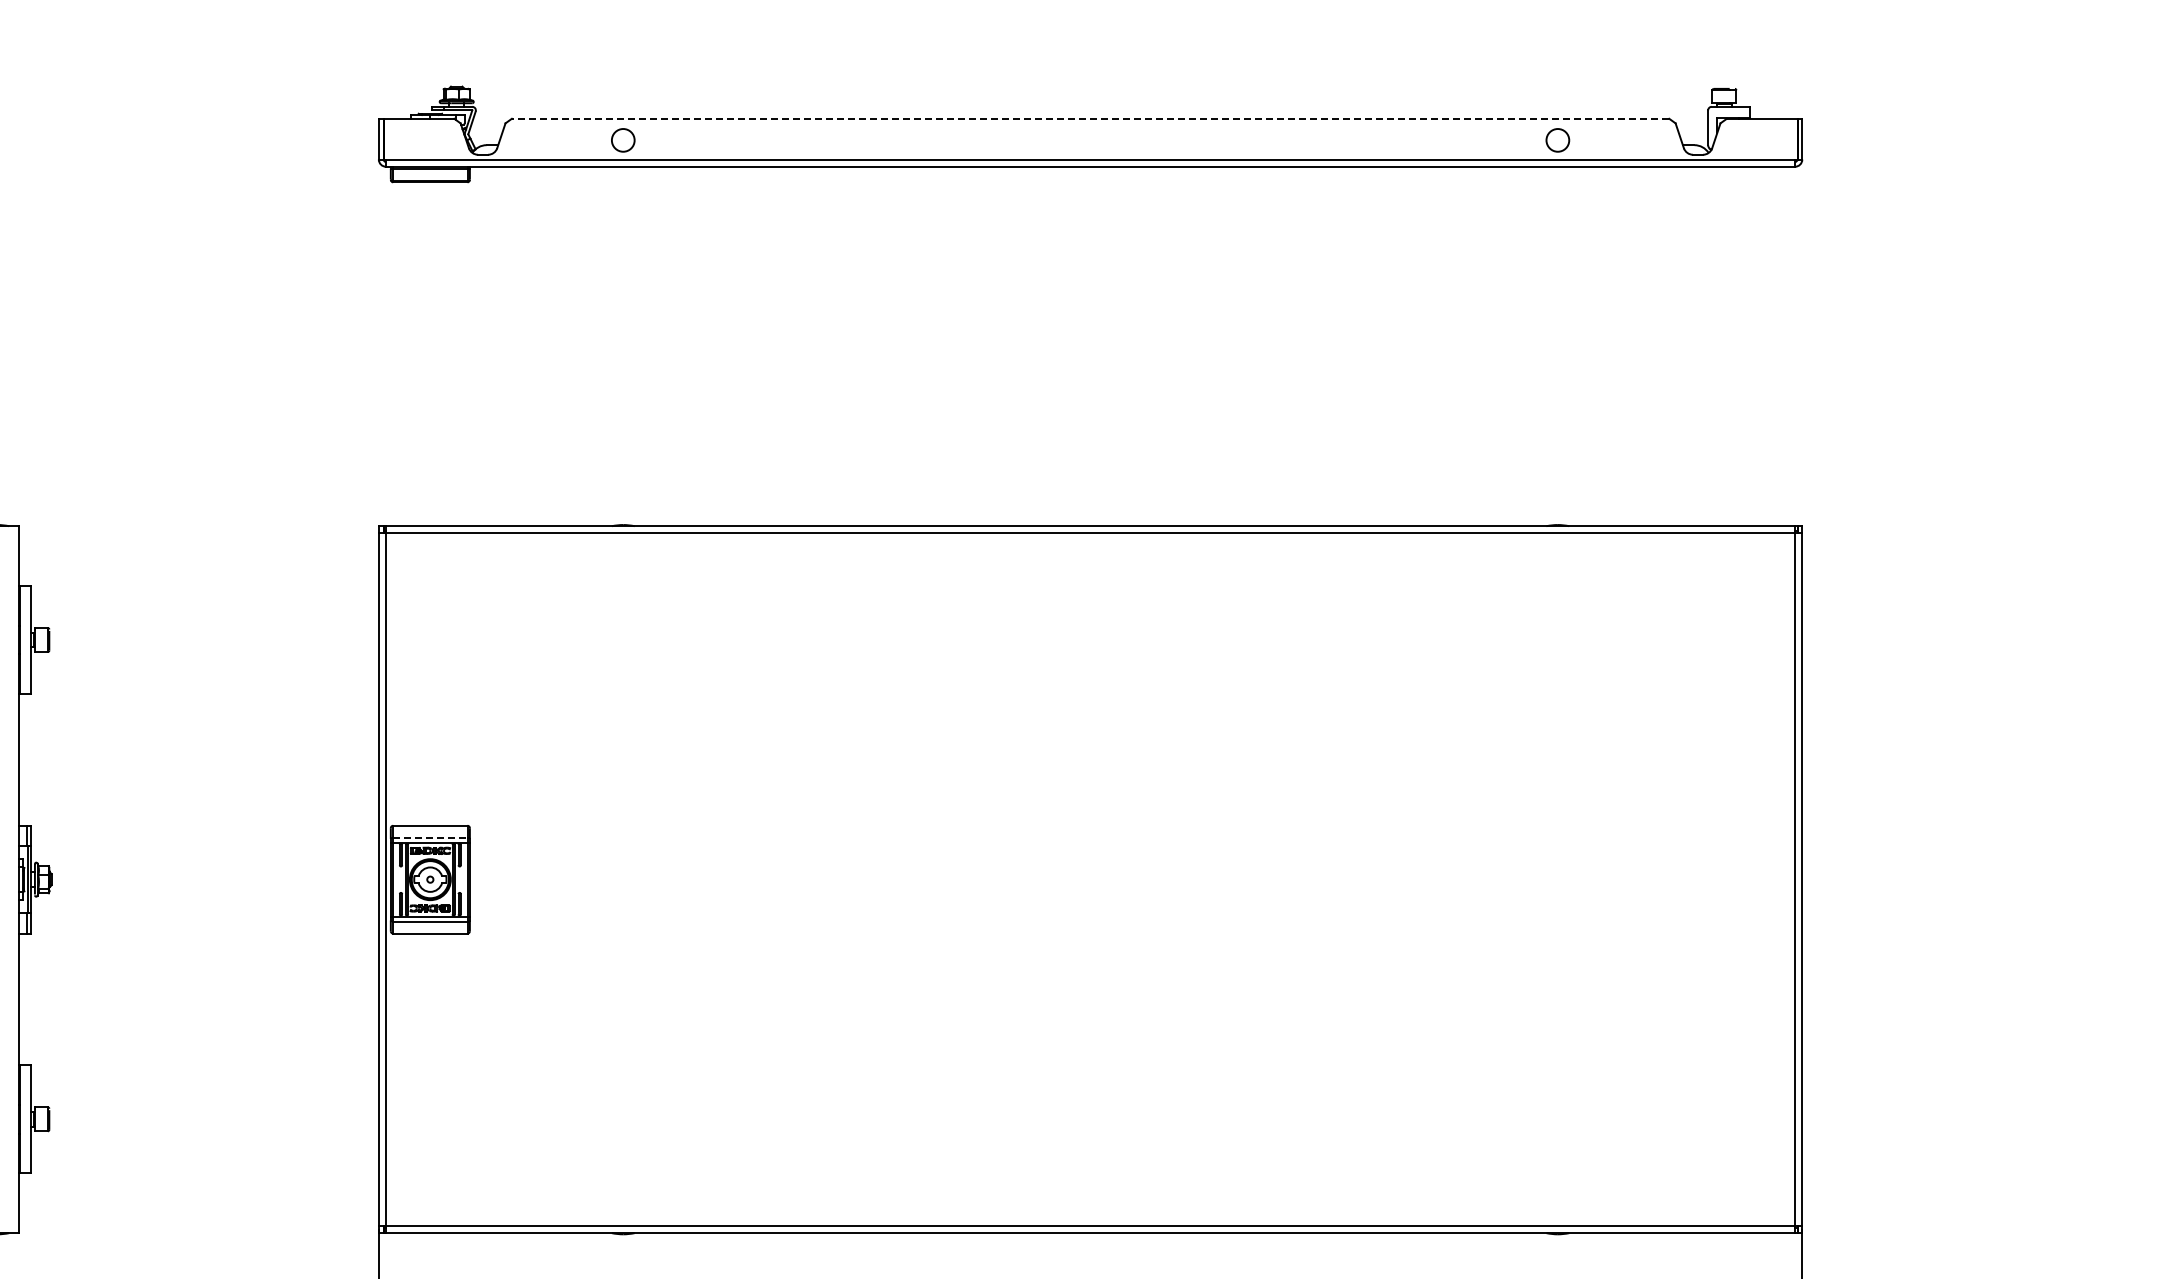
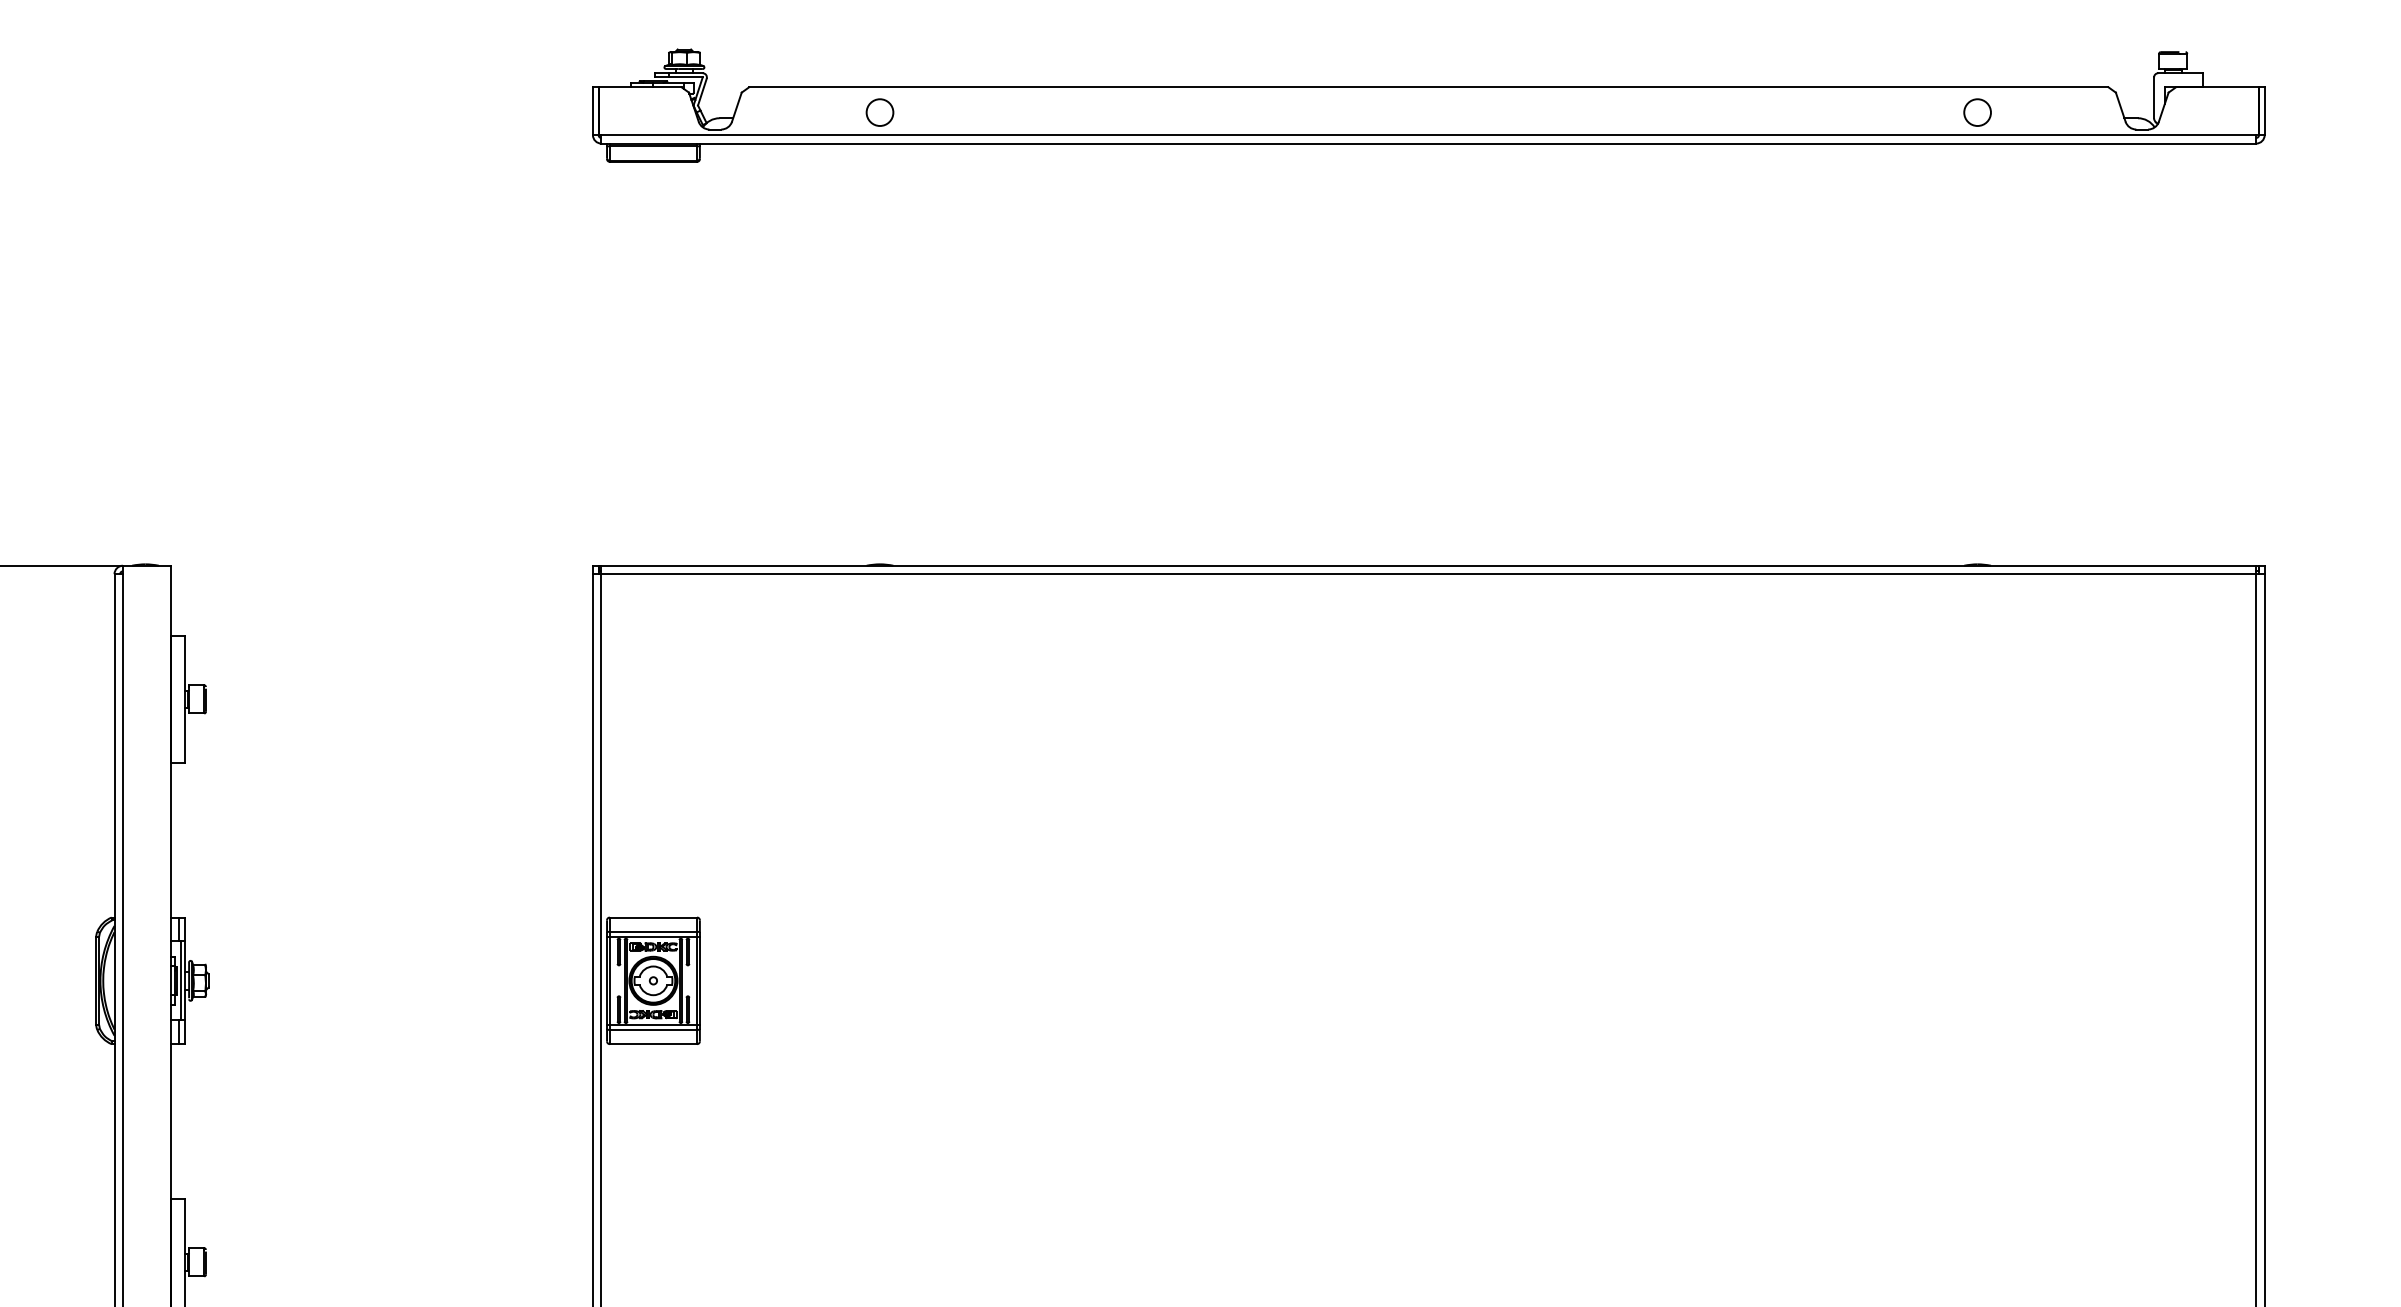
line: (1090, 118) -> (1428, 86), dashed -> solid
line: (430, 837) -> (653, 931), dashed -> solid

